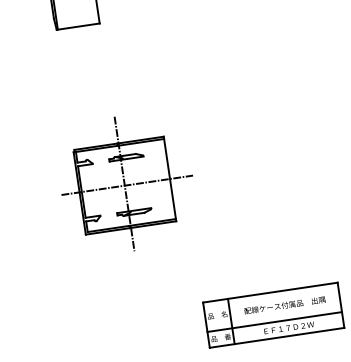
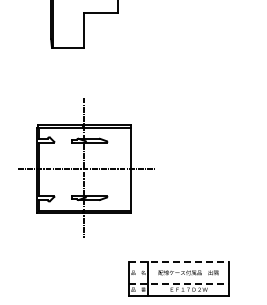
part: (126, 181) -> (86, 165), size x1.4
line: (270, 291) -> (179, 261), solid -> dashed
line: (274, 321) -> (179, 283), solid -> dashed

